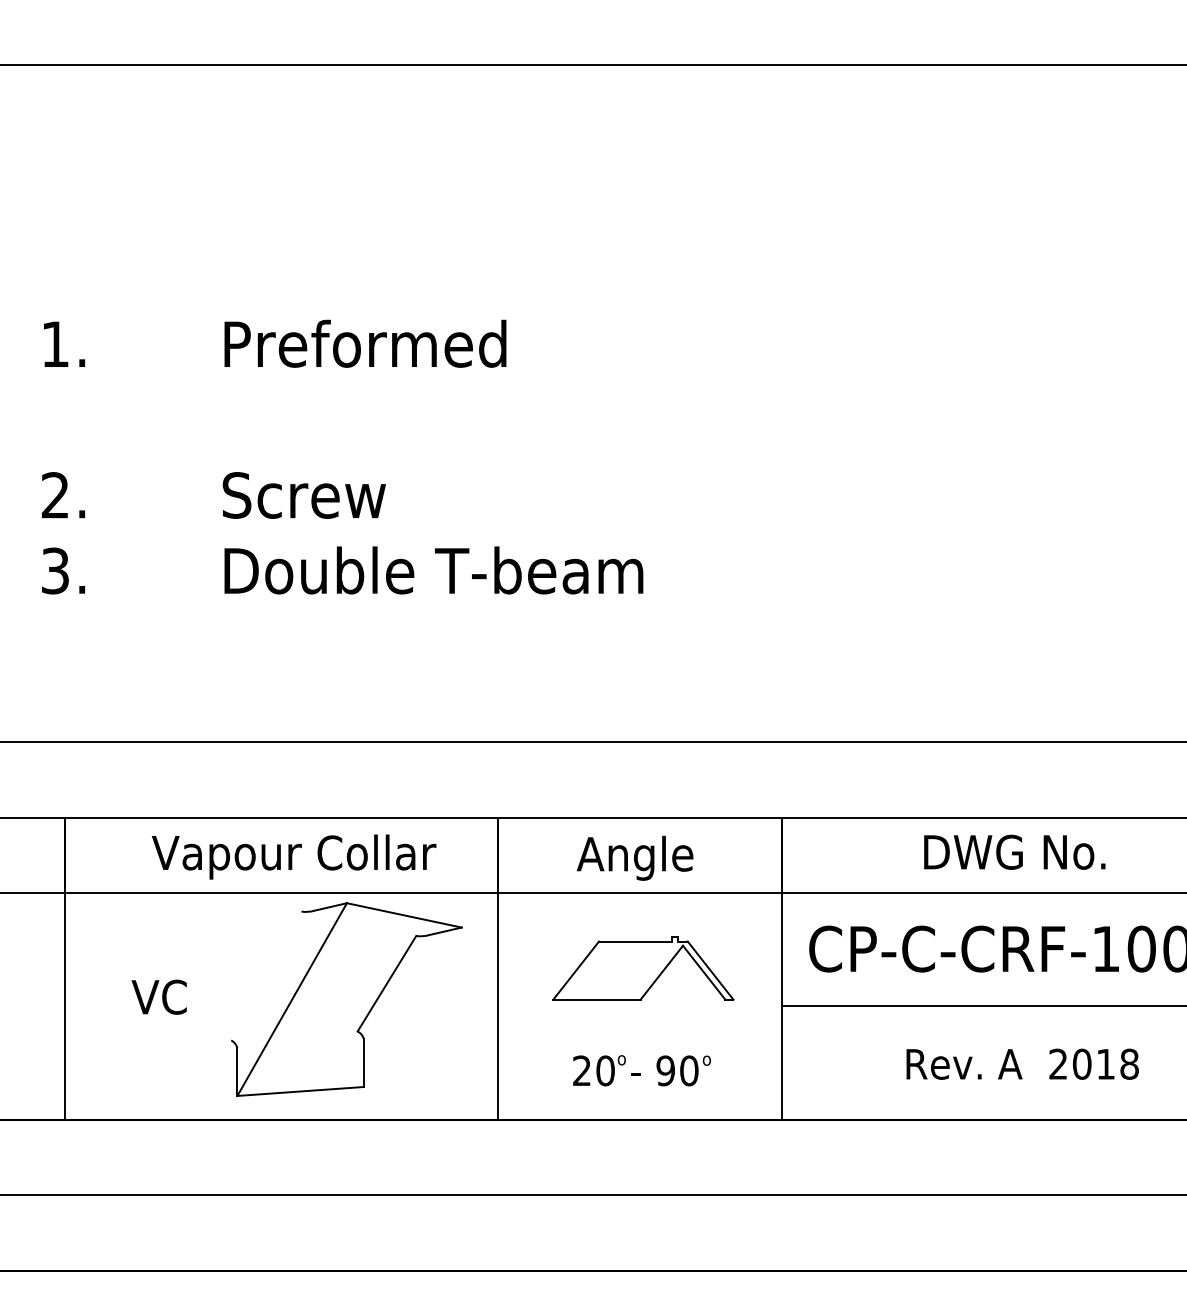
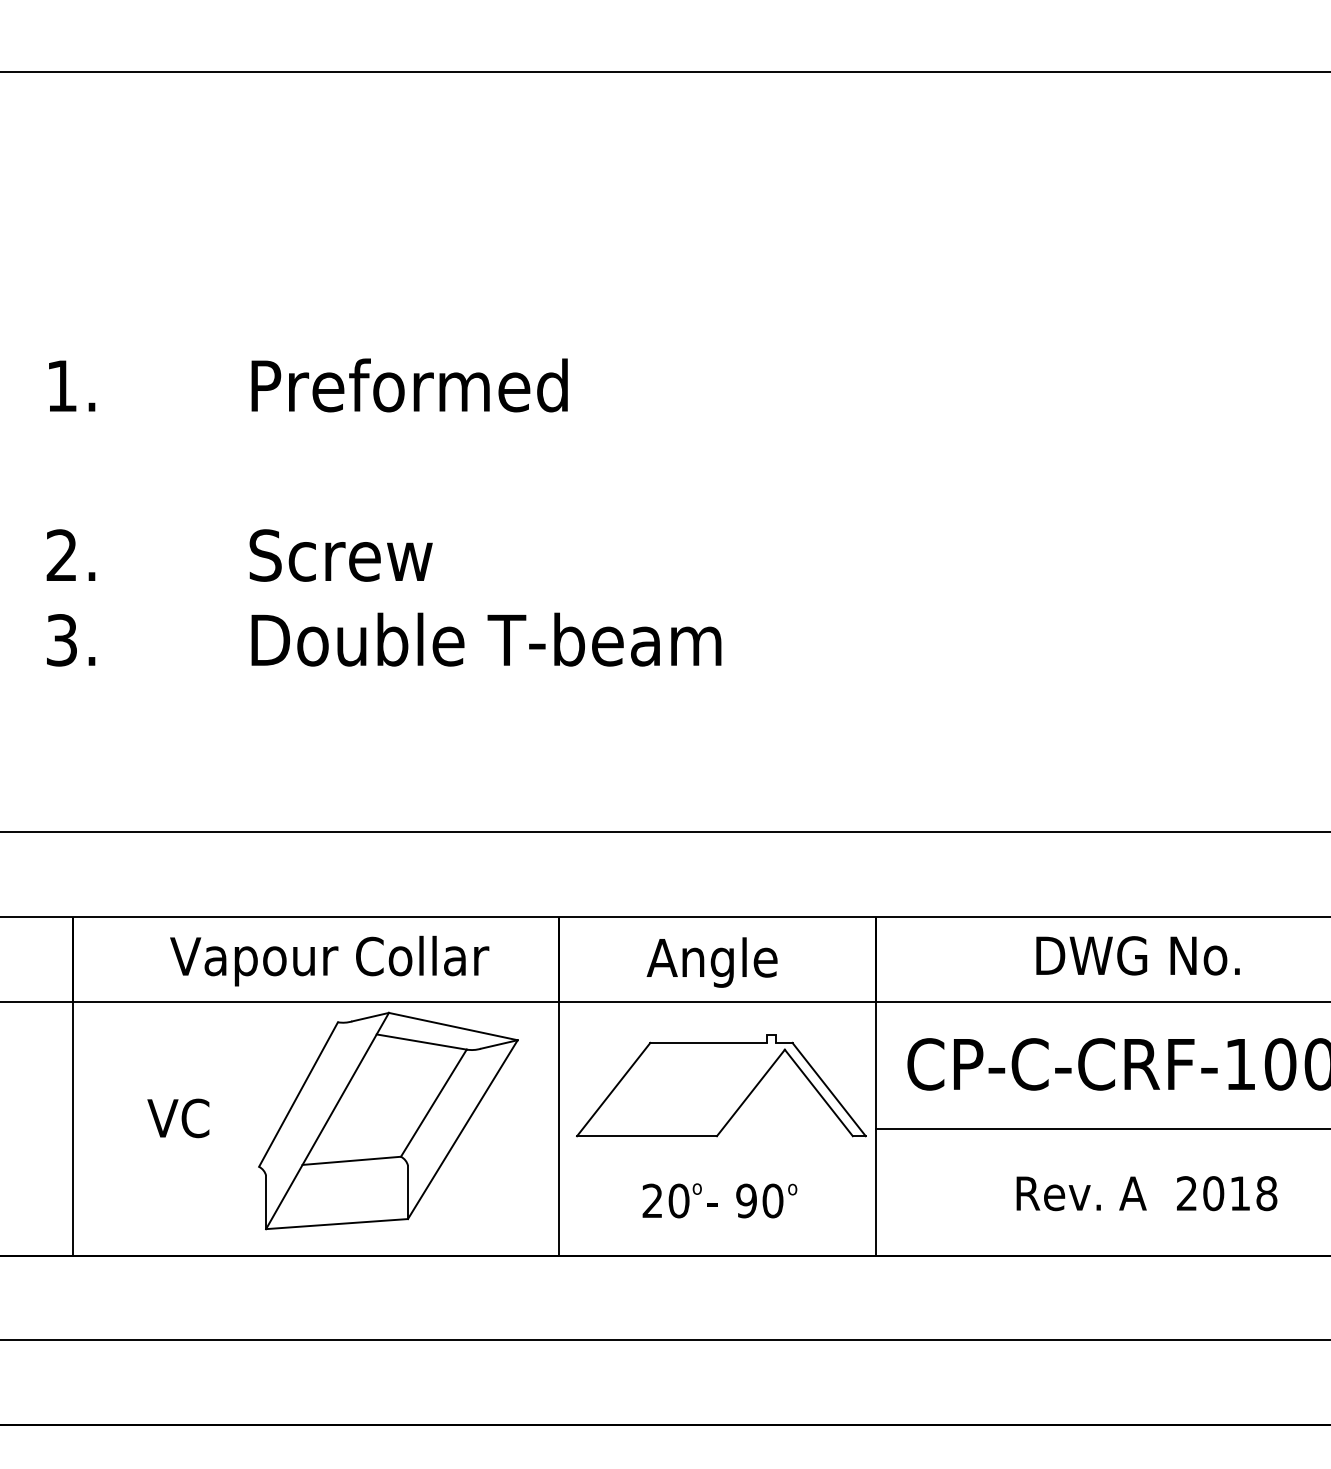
line: (376, 928) -> (422, 1041), added
part: (643, 968) -> (721, 1086), size x1.43
line: (266, 975) -> (298, 1094), added
line: (412, 1006) -> (462, 1128), added
line: (313, 1034) -> (351, 1160), added

